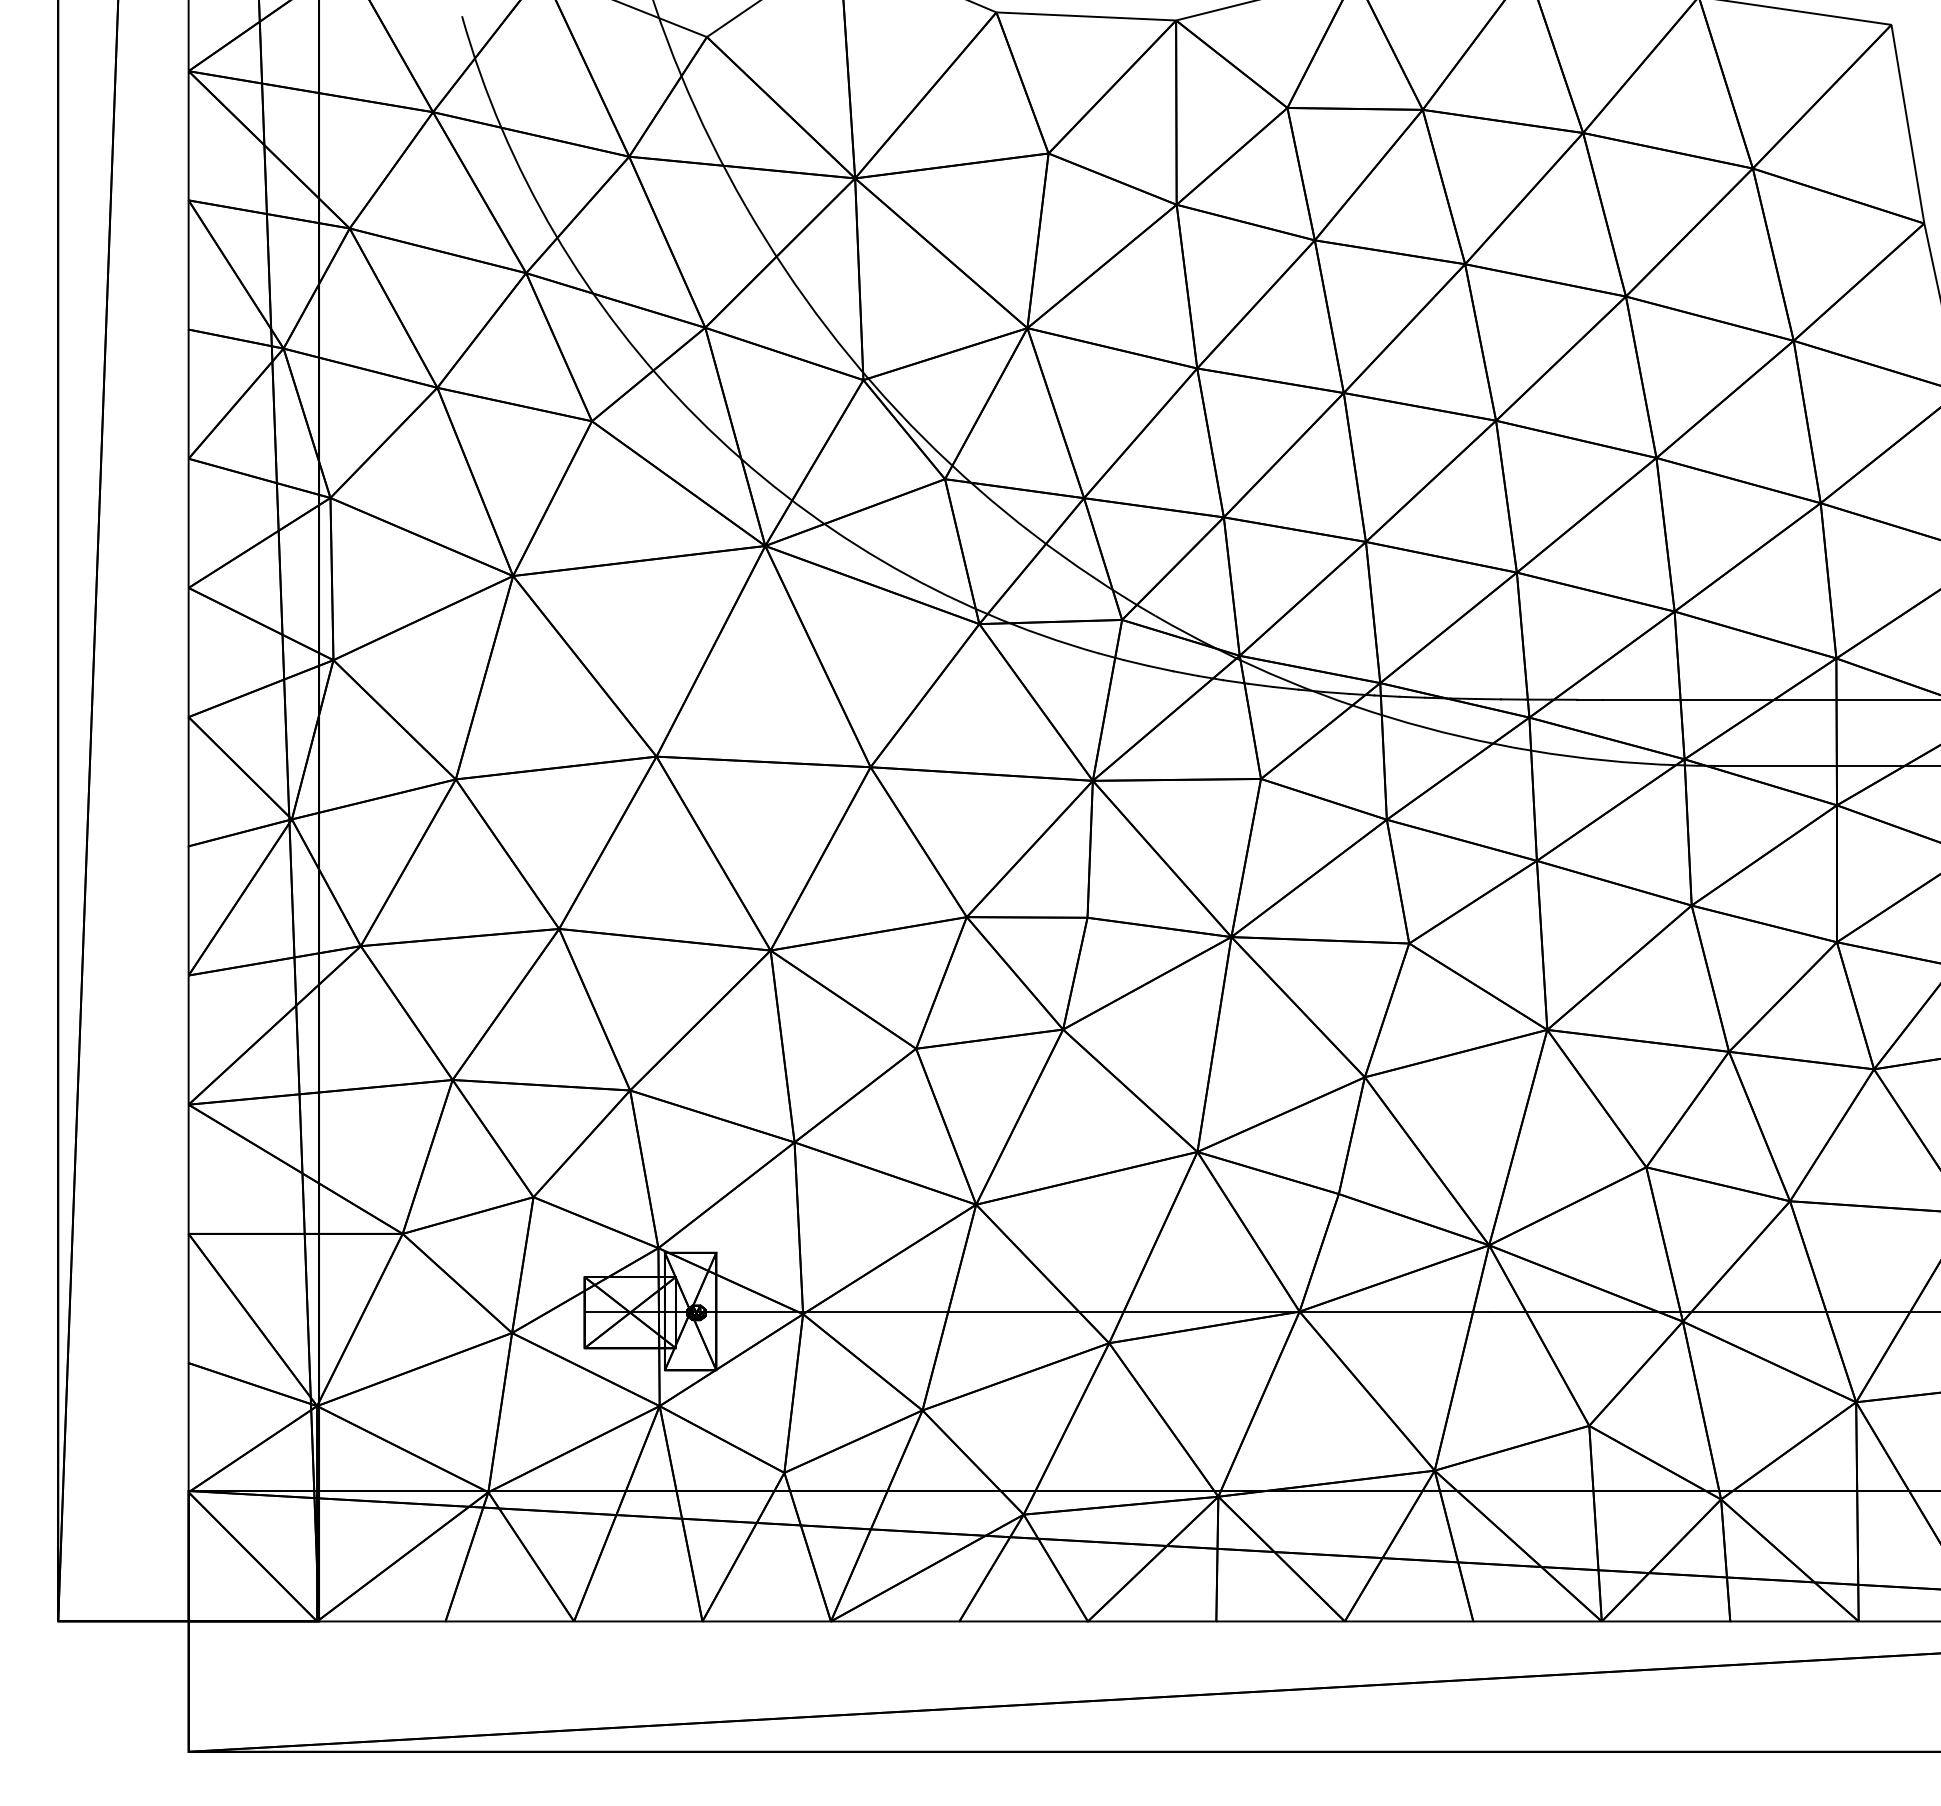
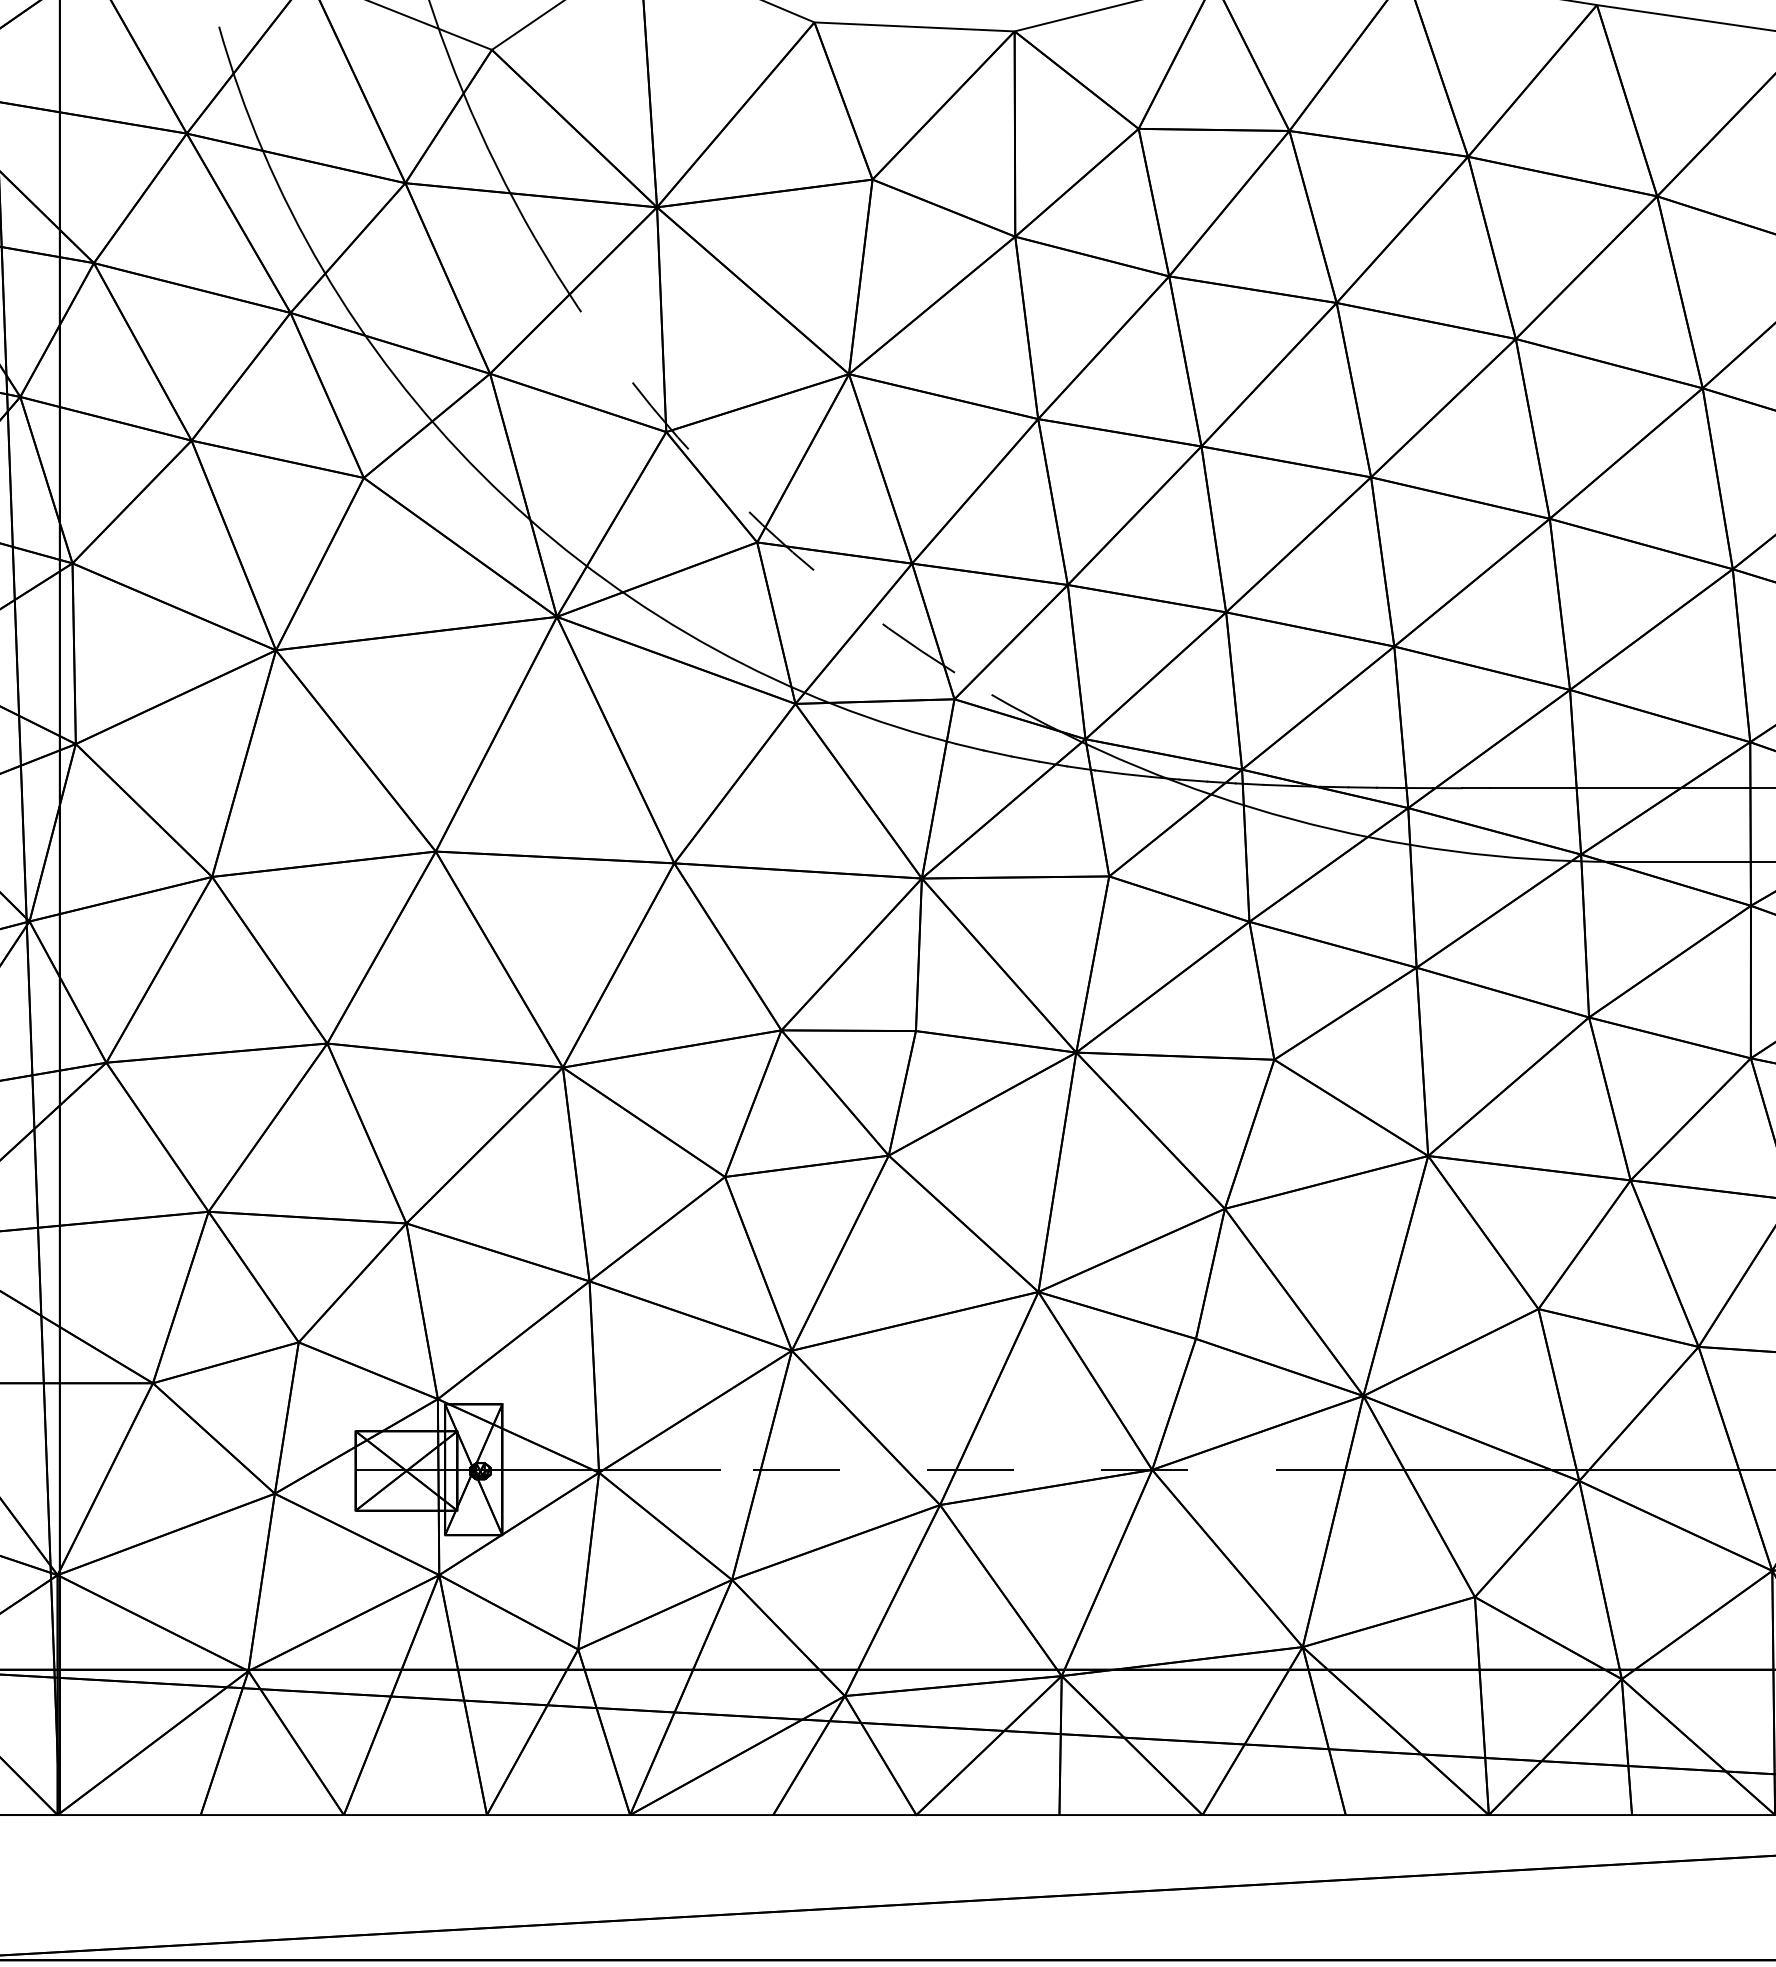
arc: (923, 438) -> (733, 497), solid -> dashed
line: (1199, 1311) -> (1040, 1469), solid -> dashed

